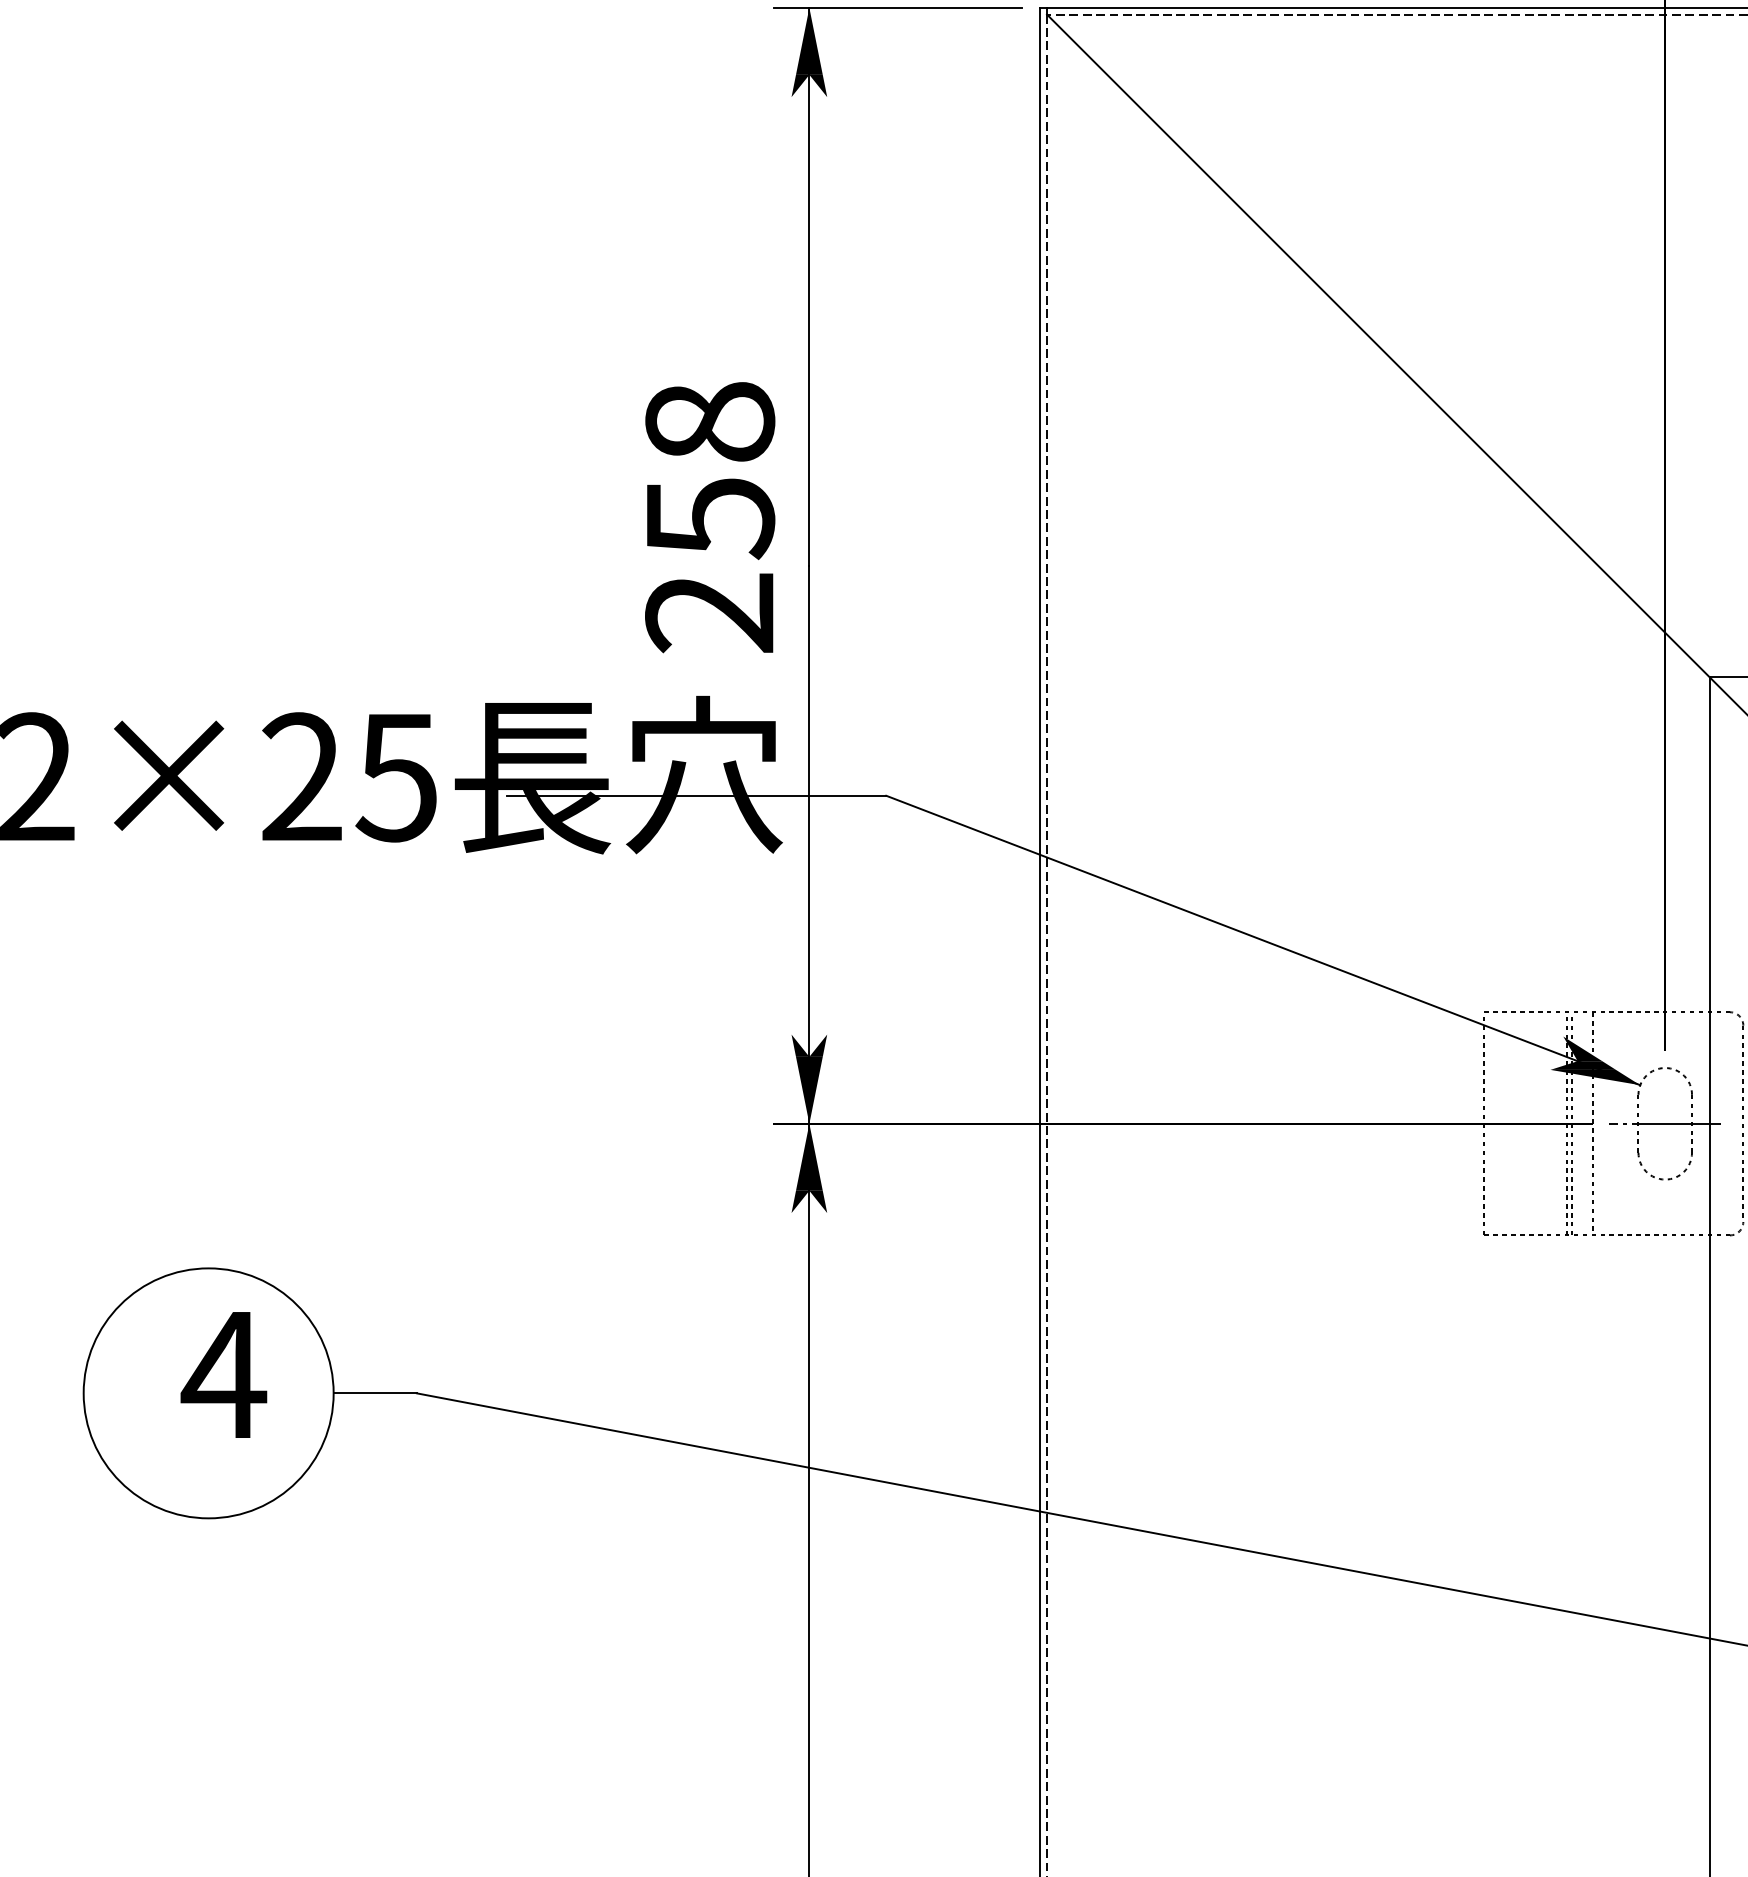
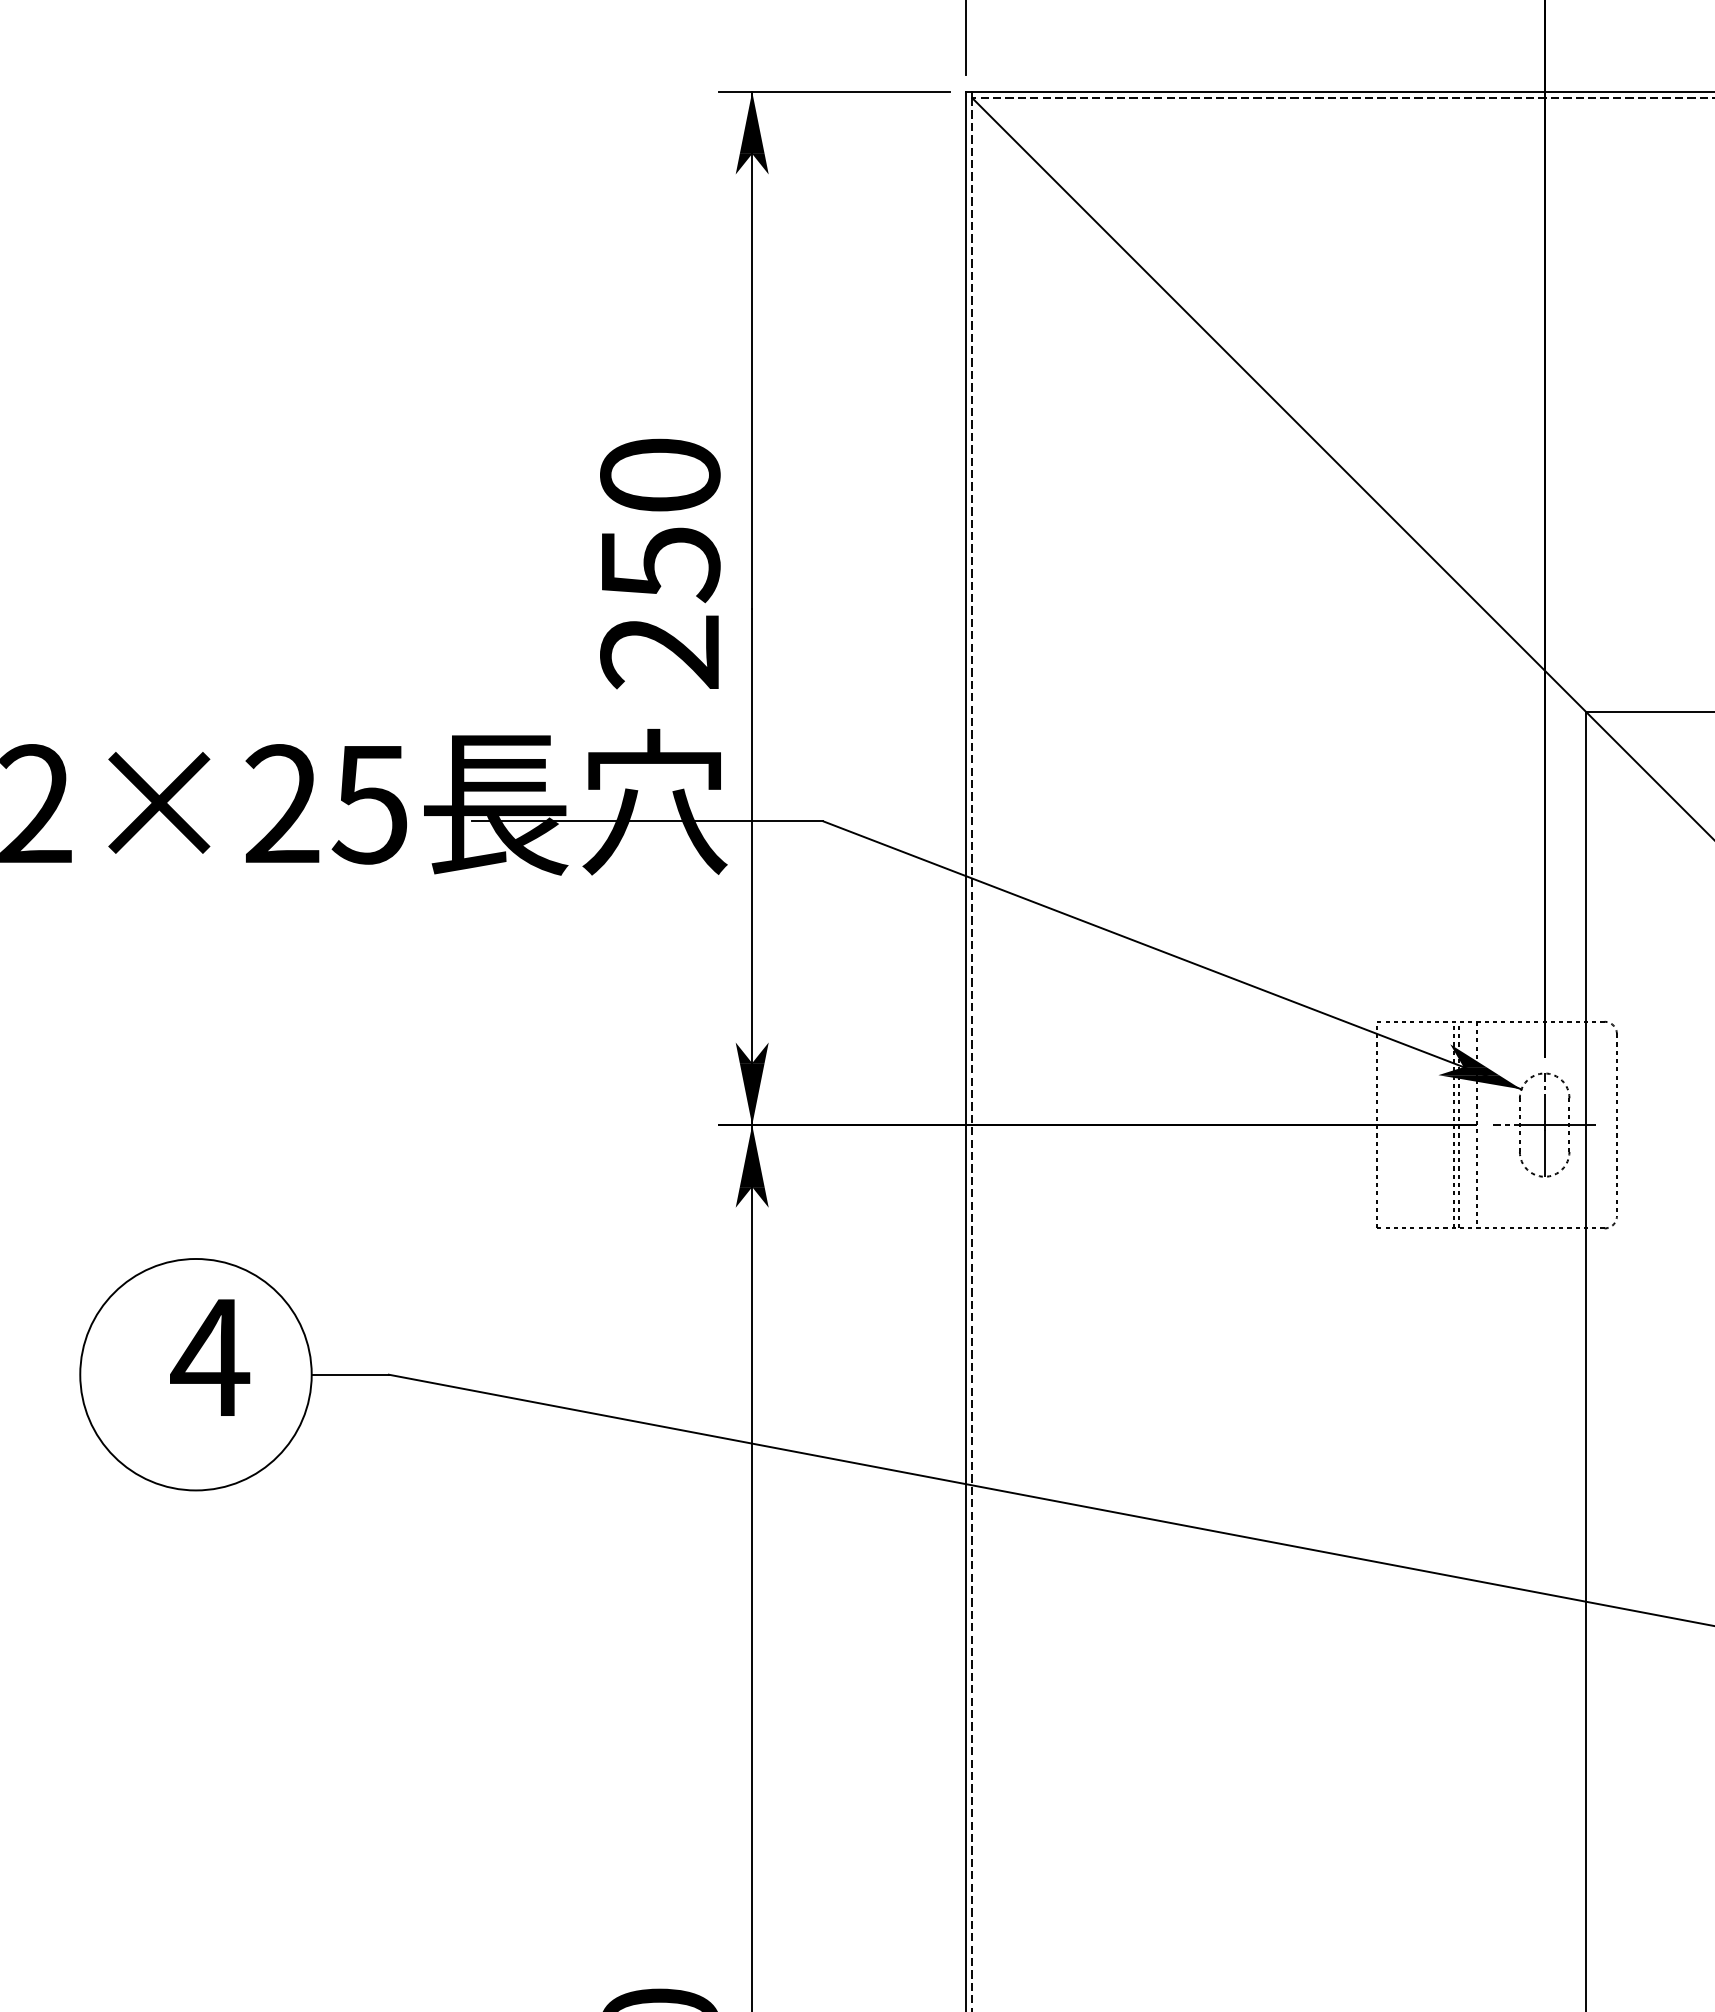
text: (710, 421) -> (660, 474), 258 -> 250
line: (1665, 1123) -> (1544, 1124), added

